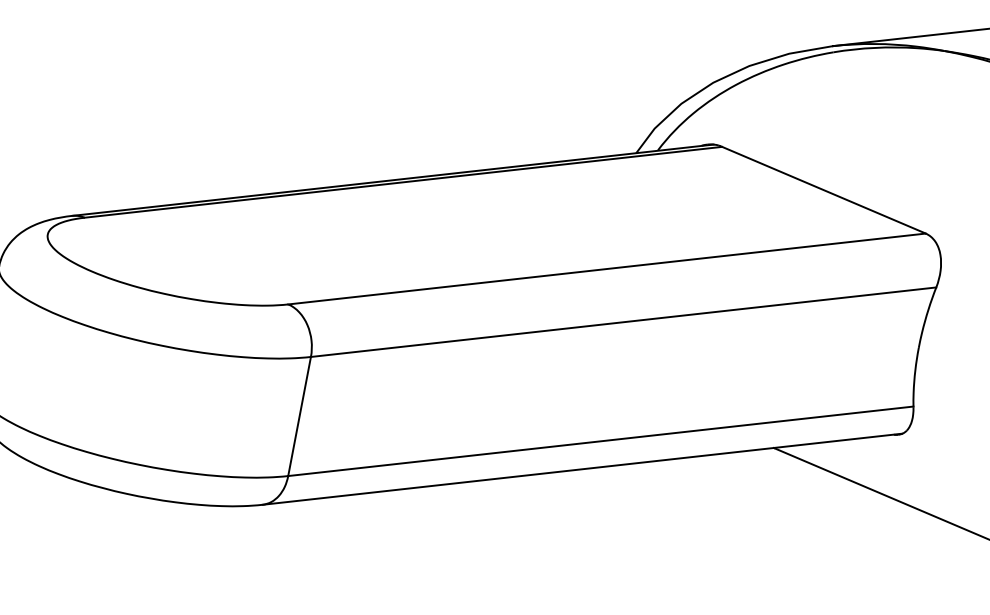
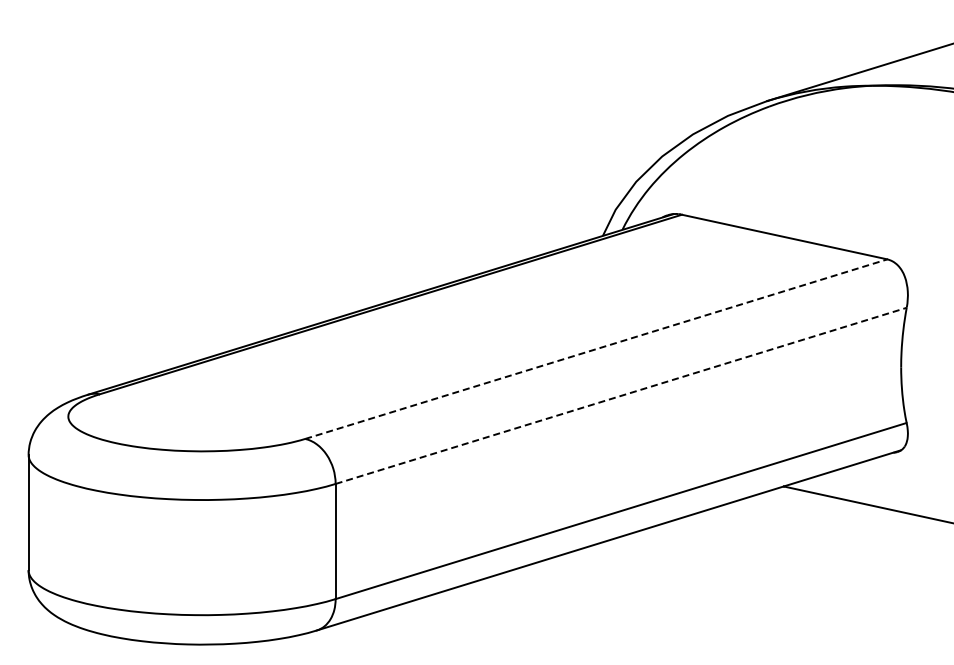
line: (607, 269) -> (596, 349), solid -> dashed
line: (624, 321) -> (621, 395), solid -> dashed

